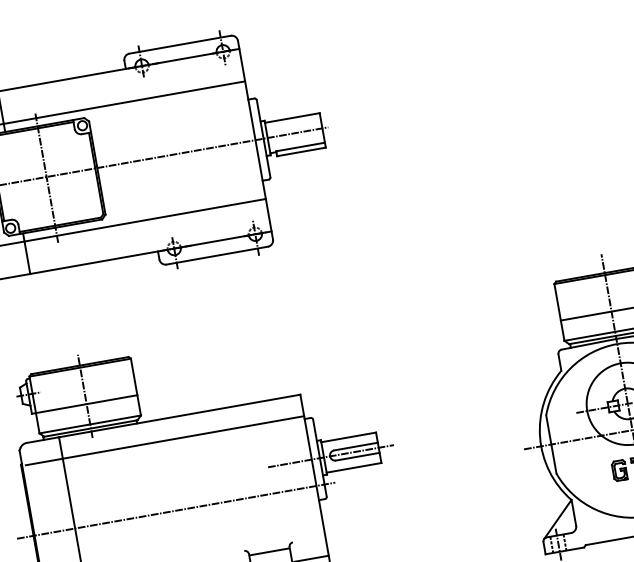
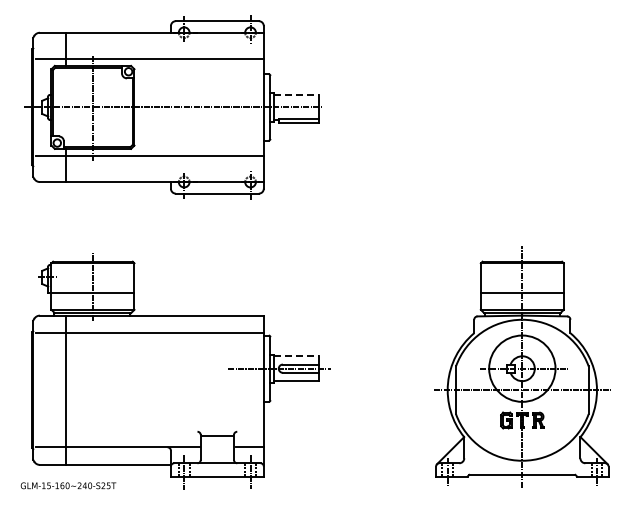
line: (292, 117) -> (296, 94), solid -> dashed
line: (349, 437) -> (296, 356), solid -> dashed
line: (175, 511) -> (148, 390), removed

